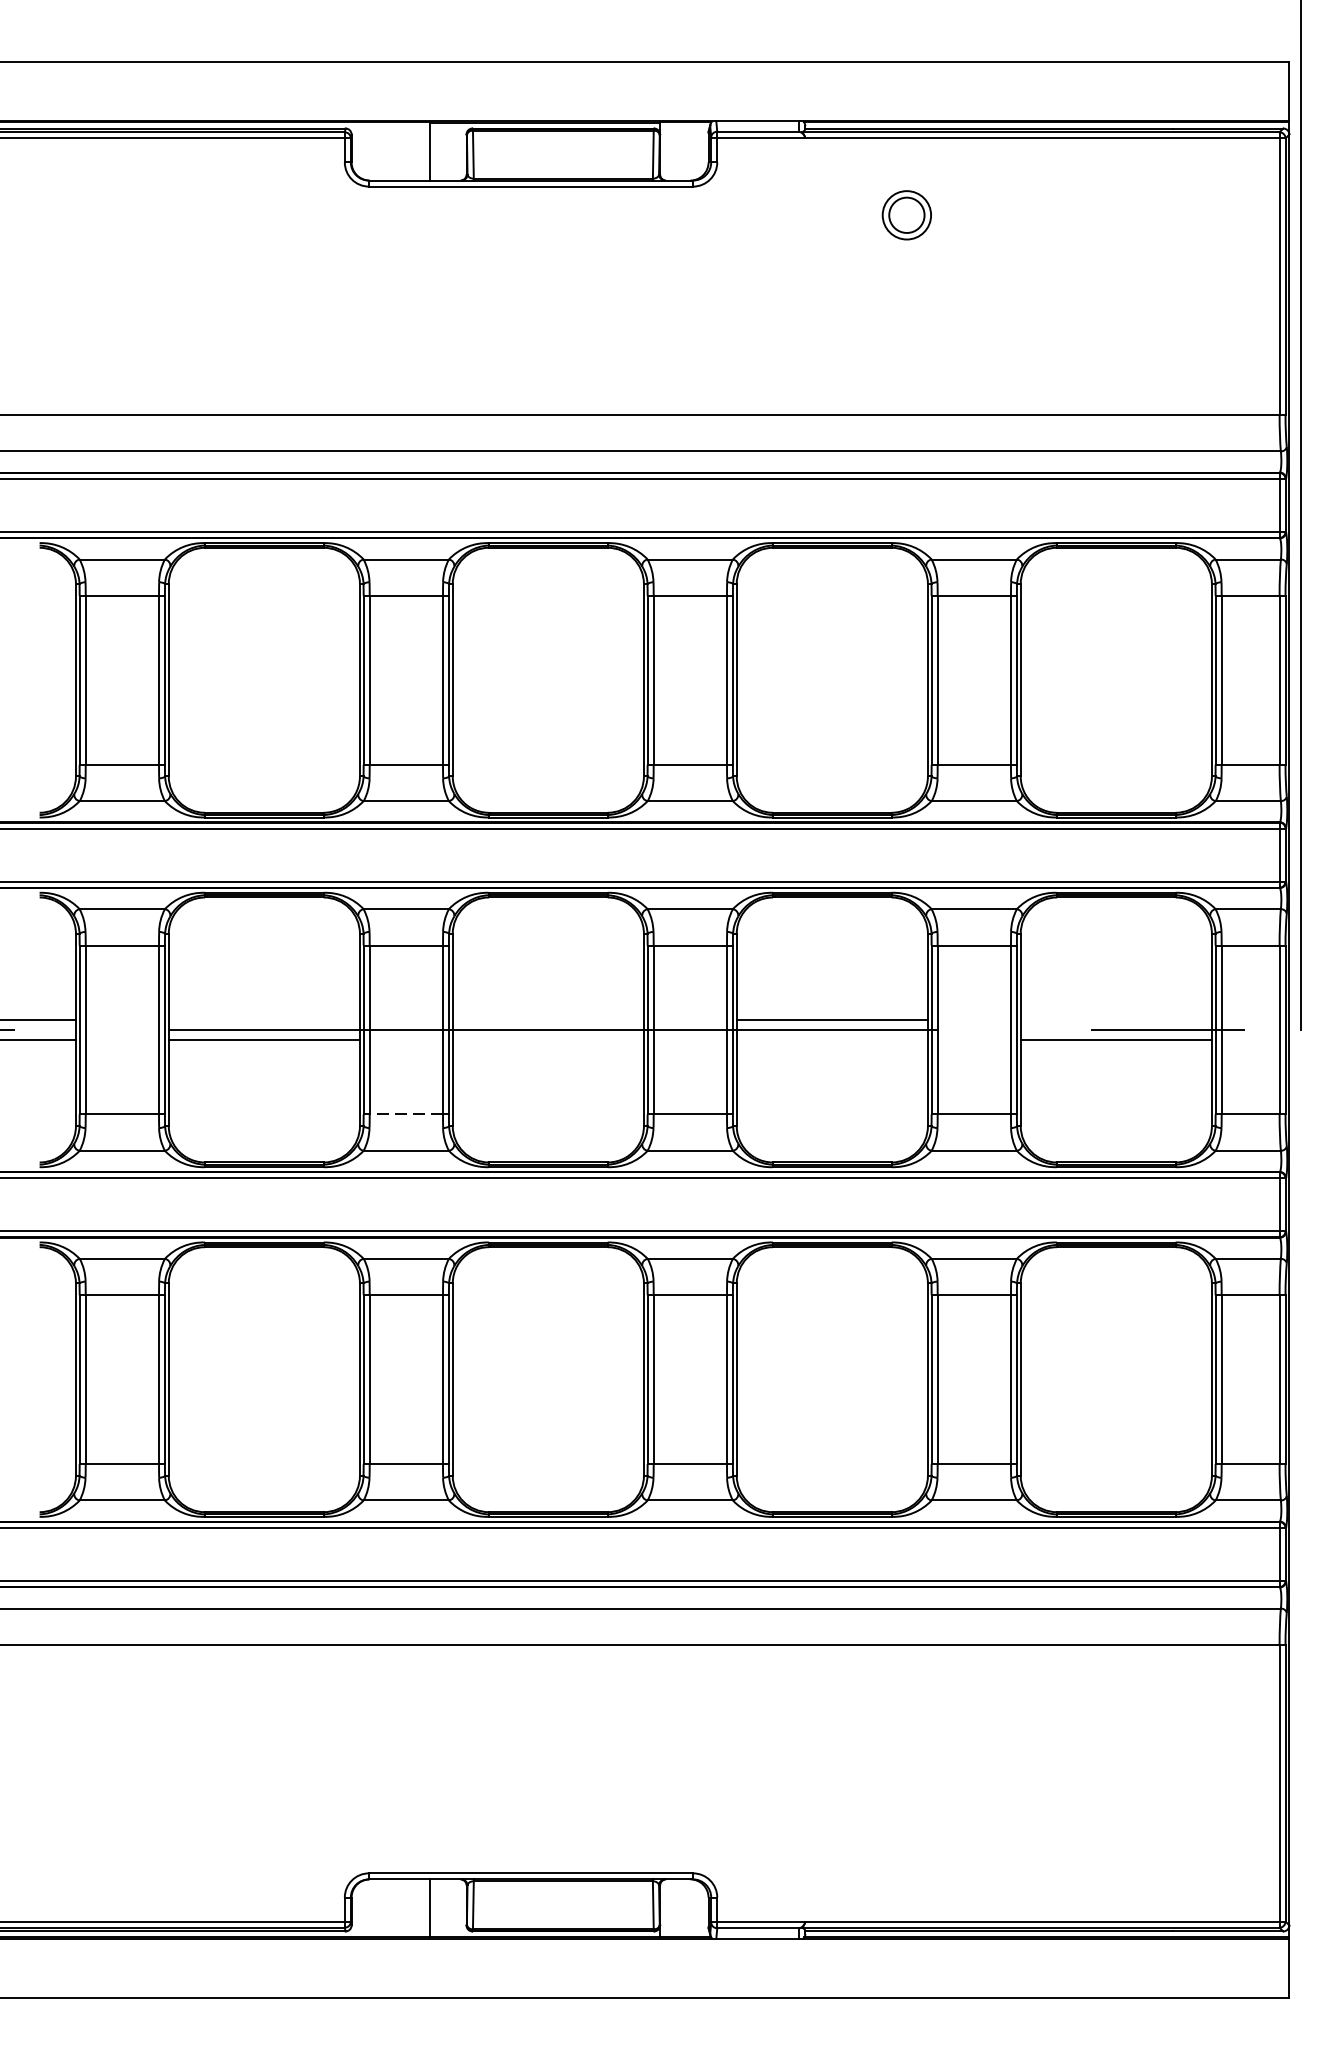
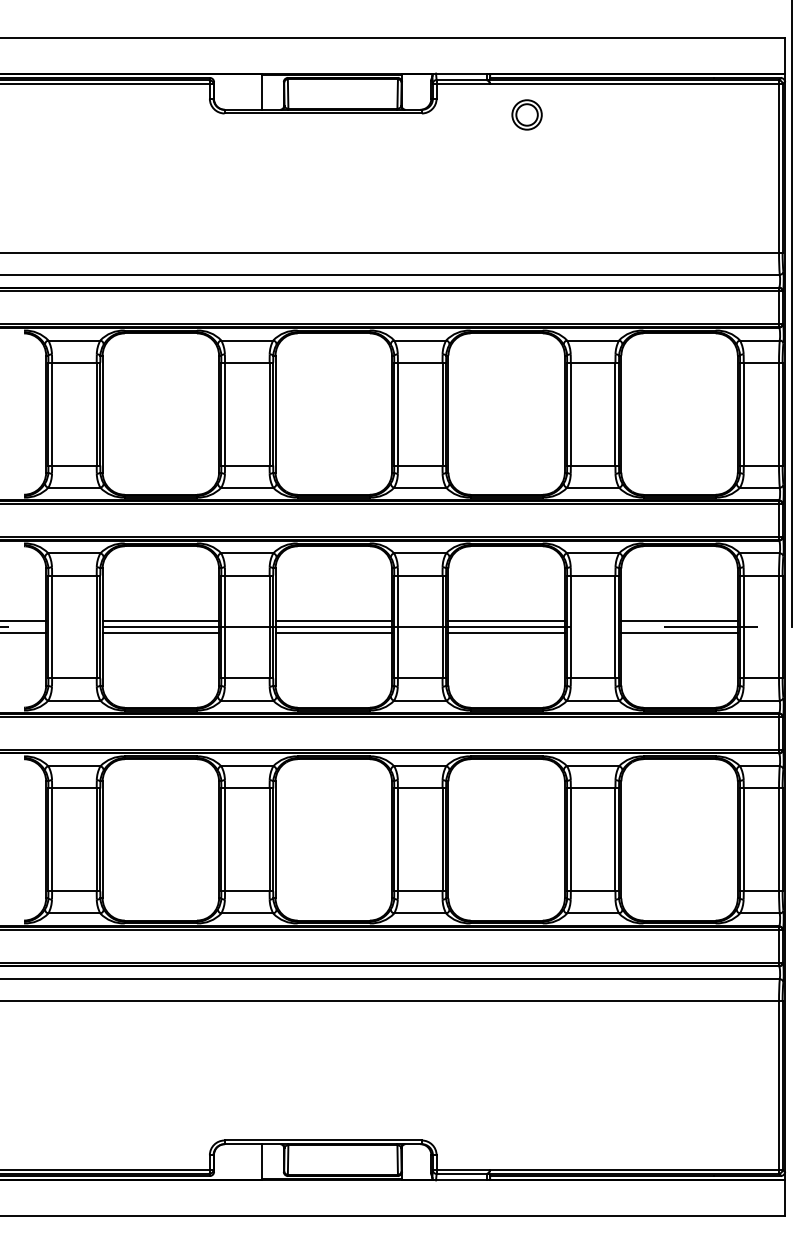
part: (905, 214) -> (526, 114), moved
line: (263, 1019) -> (160, 620), added
line: (547, 1019) -> (333, 620), added
line: (1116, 1019) -> (679, 620), added
line: (547, 1040) -> (333, 633), added
line: (832, 1040) -> (506, 633), added
line: (405, 1114) -> (246, 678), dashed -> solid

